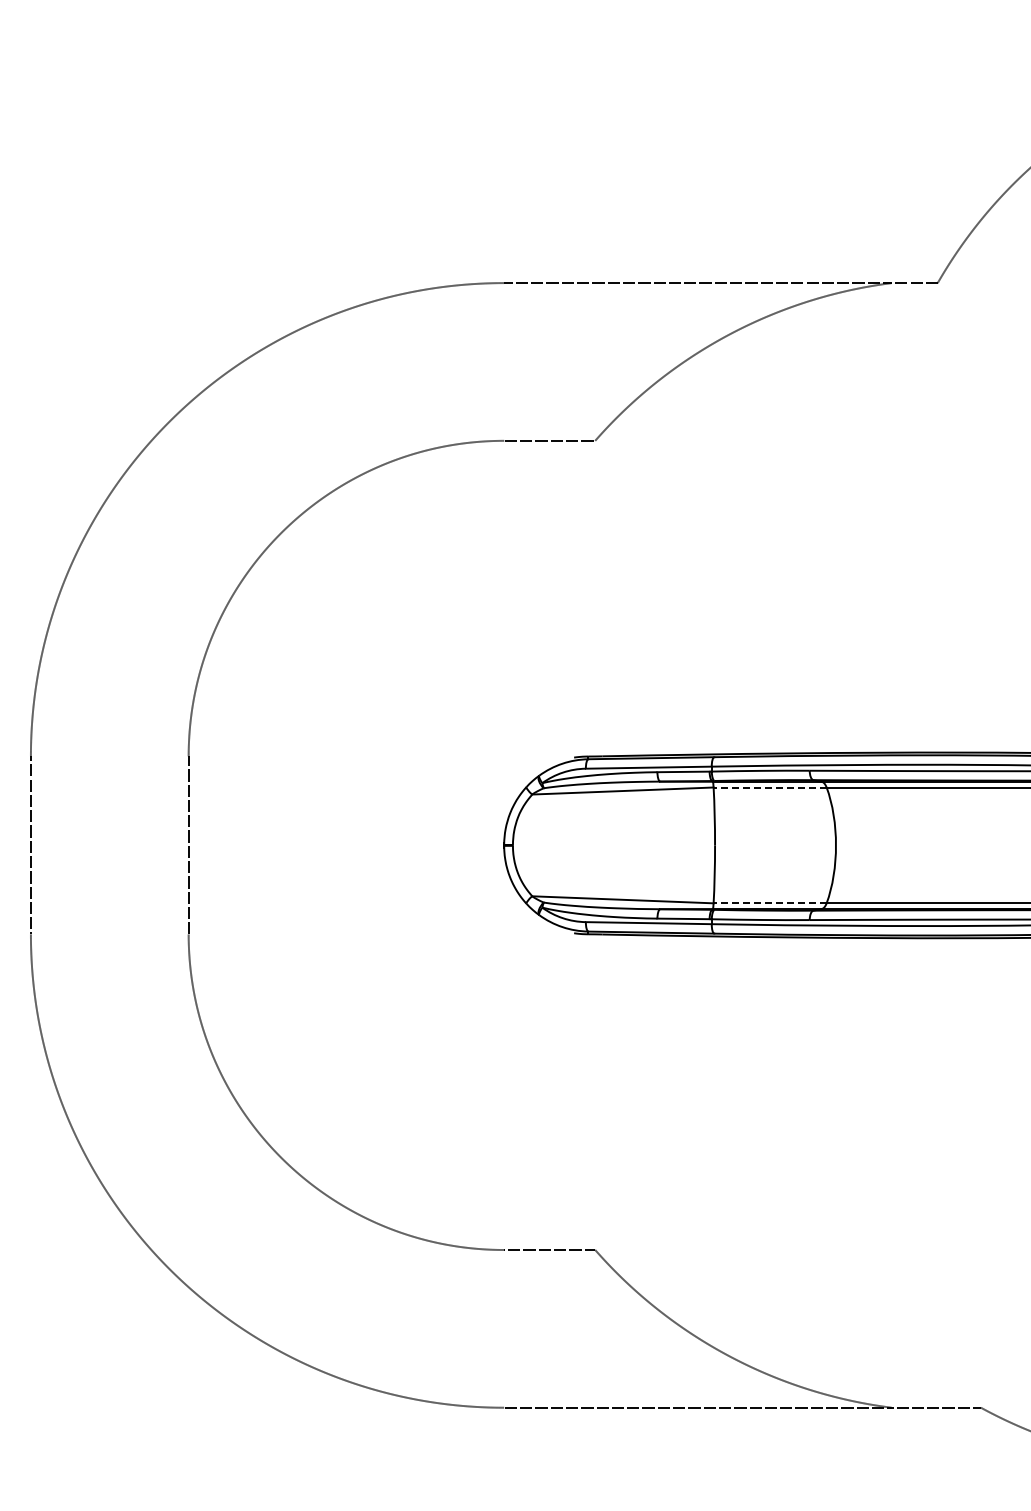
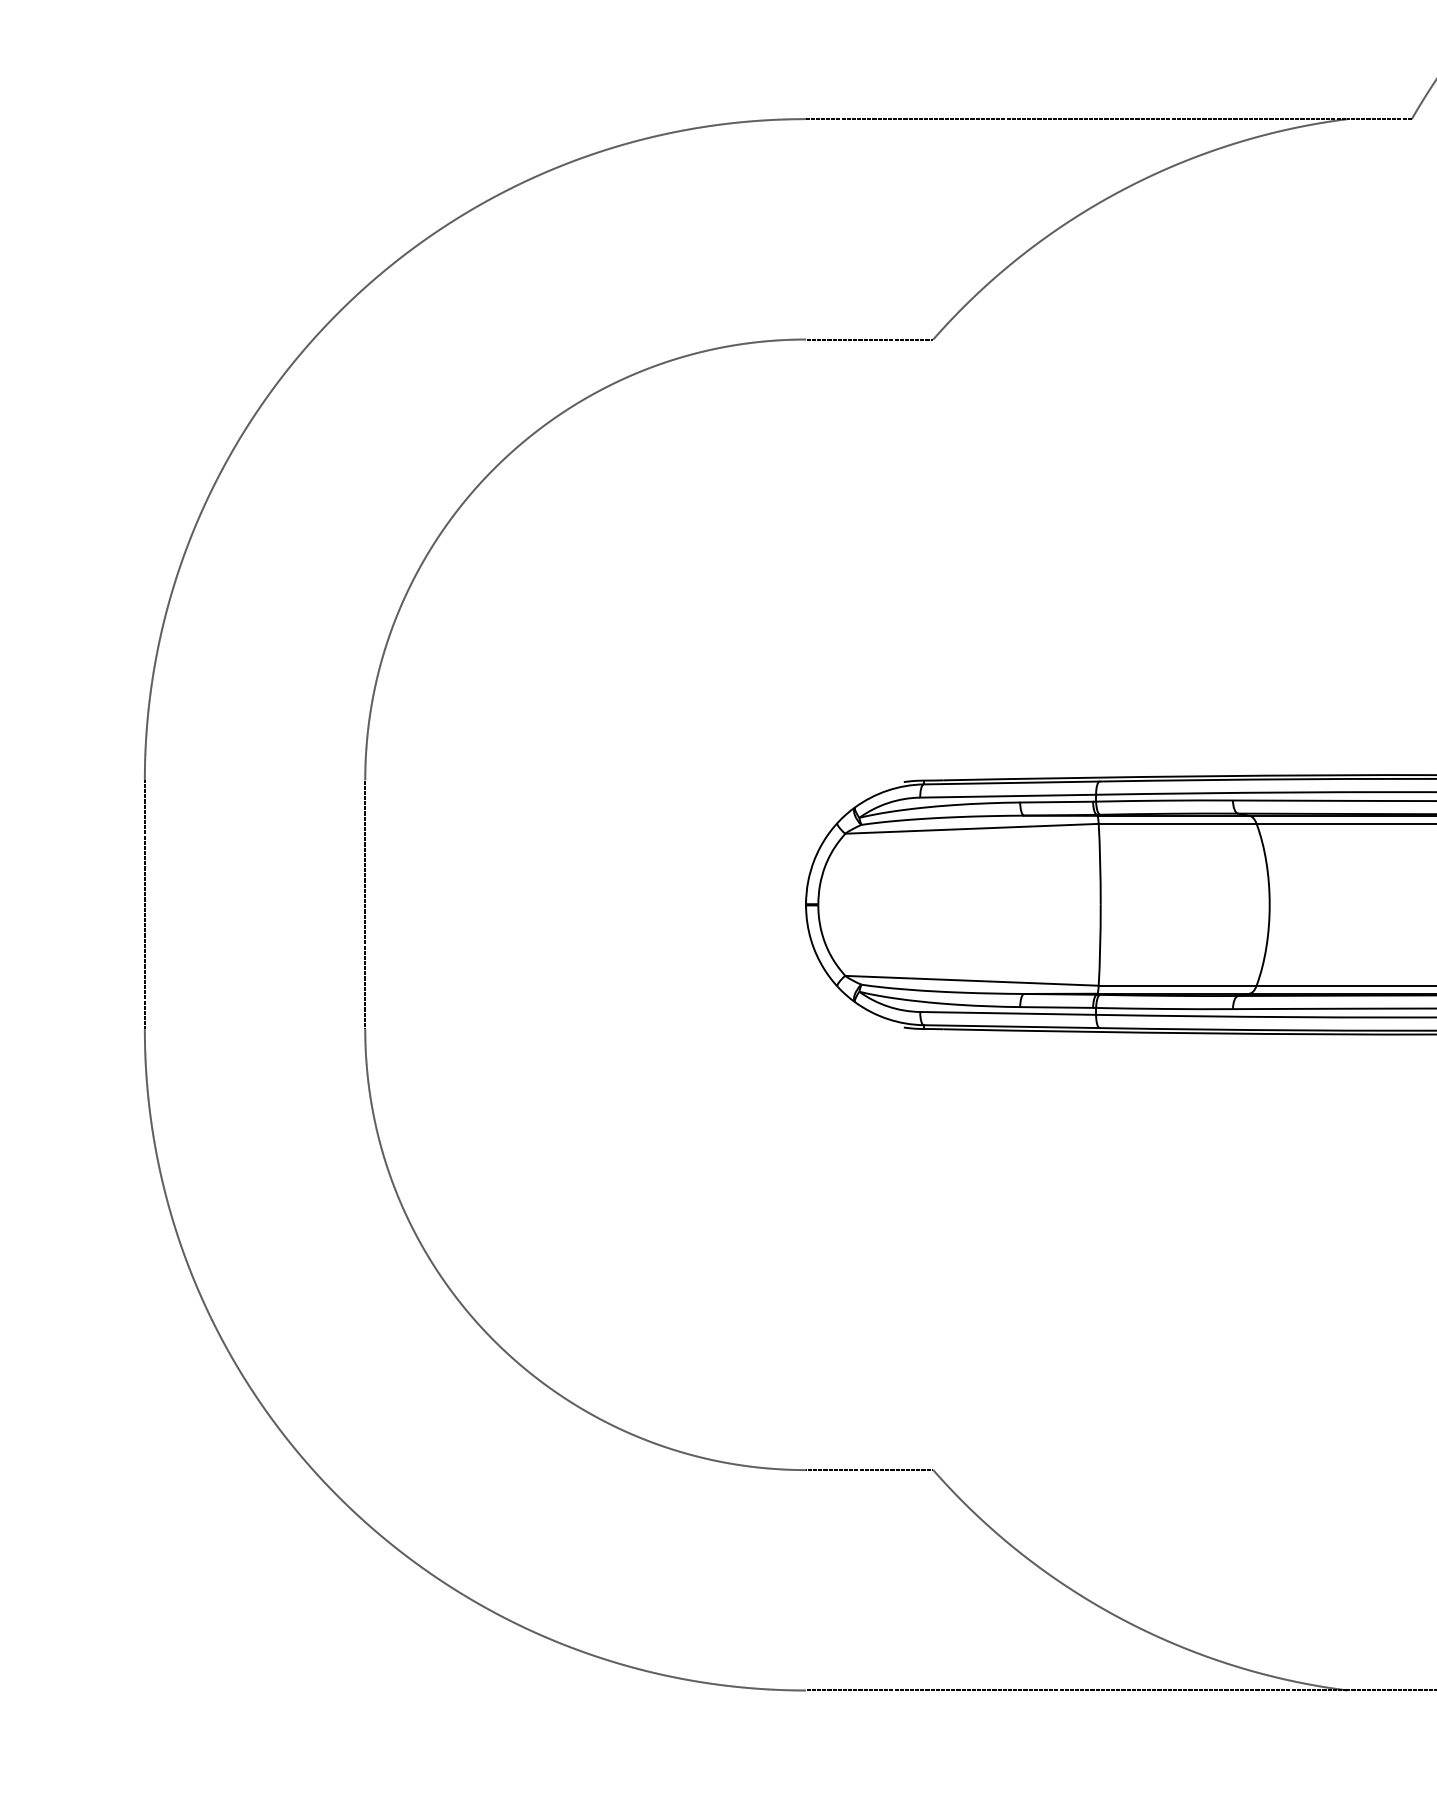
line: (770, 787) -> (1178, 823), dashed -> solid
line: (770, 903) -> (1178, 985), dashed -> solid

